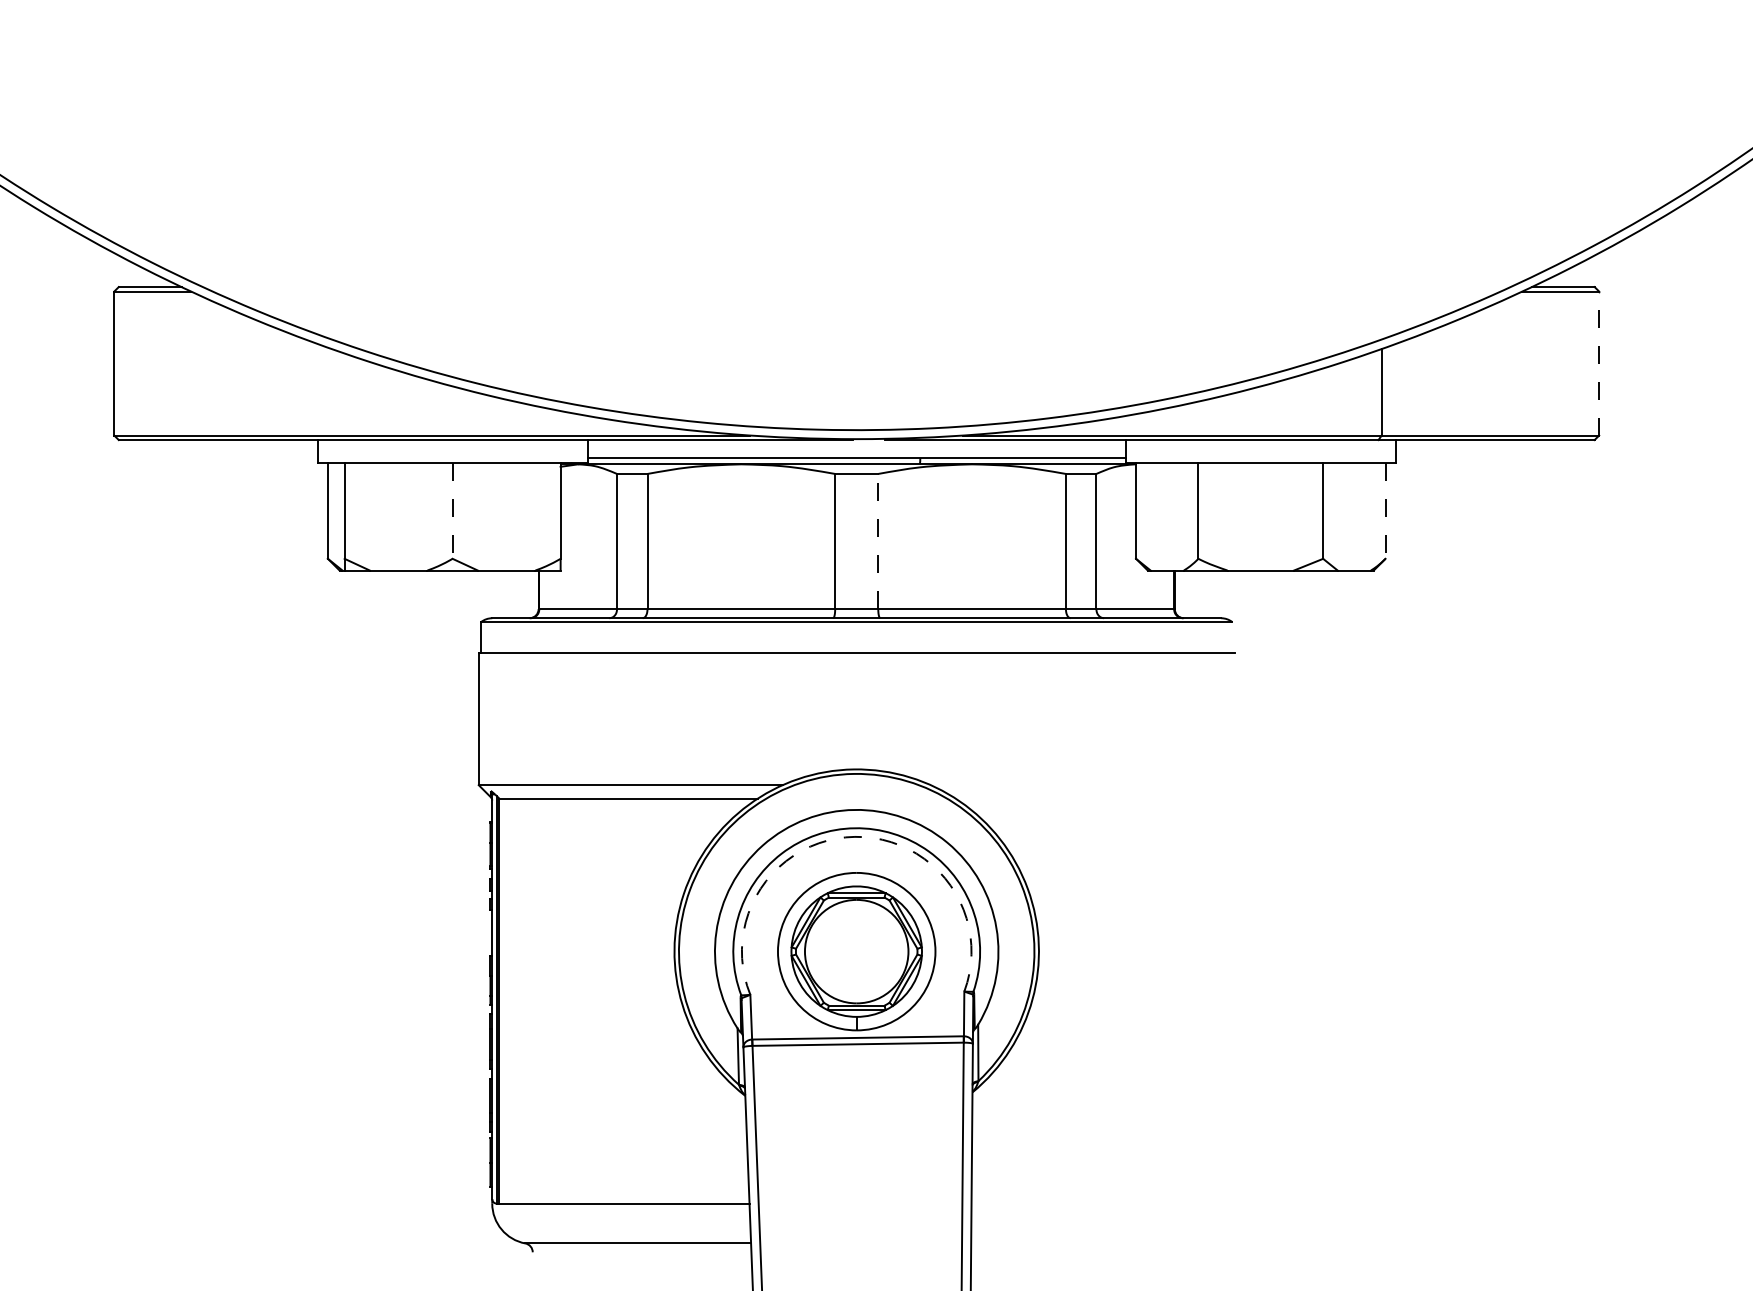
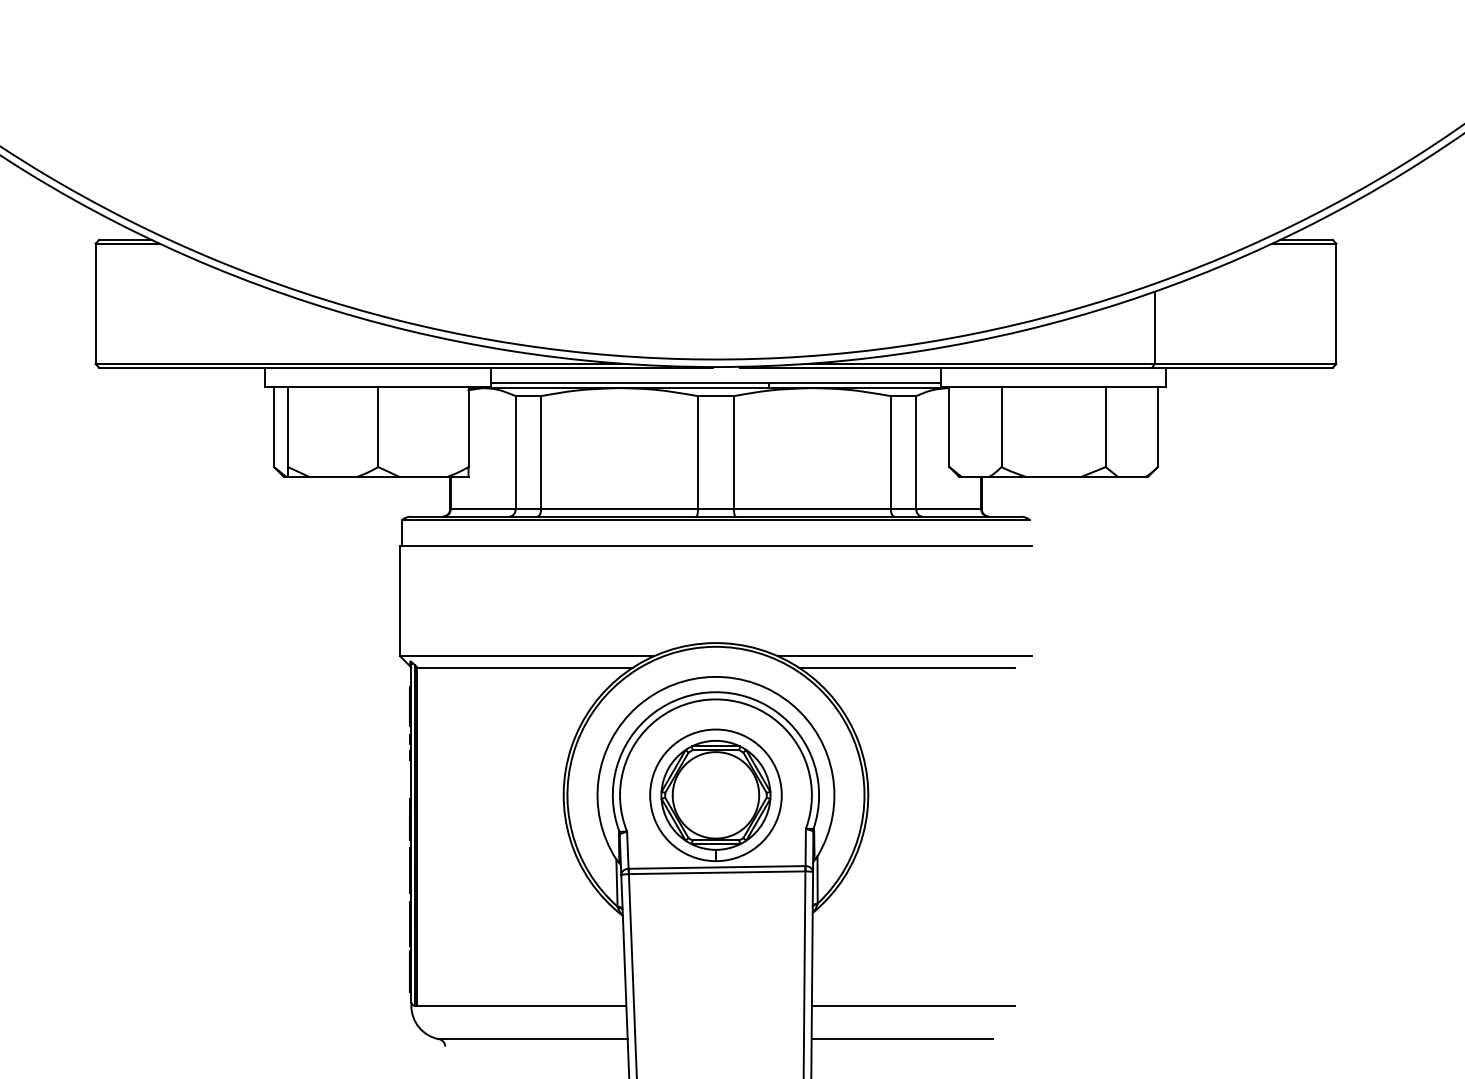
line: (1599, 363) -> (1336, 303), dashed -> solid
line: (452, 511) -> (378, 427), dashed -> solid
line: (1385, 511) -> (1157, 427), dashed -> solid
line: (878, 541) -> (734, 452), dashed -> solid
line: (1082, 785) -> (904, 656), added
line: (1084, 798) -> (906, 667), added
arc: (854, 836) -> (714, 699), dashed -> solid
line: (1092, 1203) -> (913, 1005), added
line: (1079, 1243) -> (902, 1039), added

